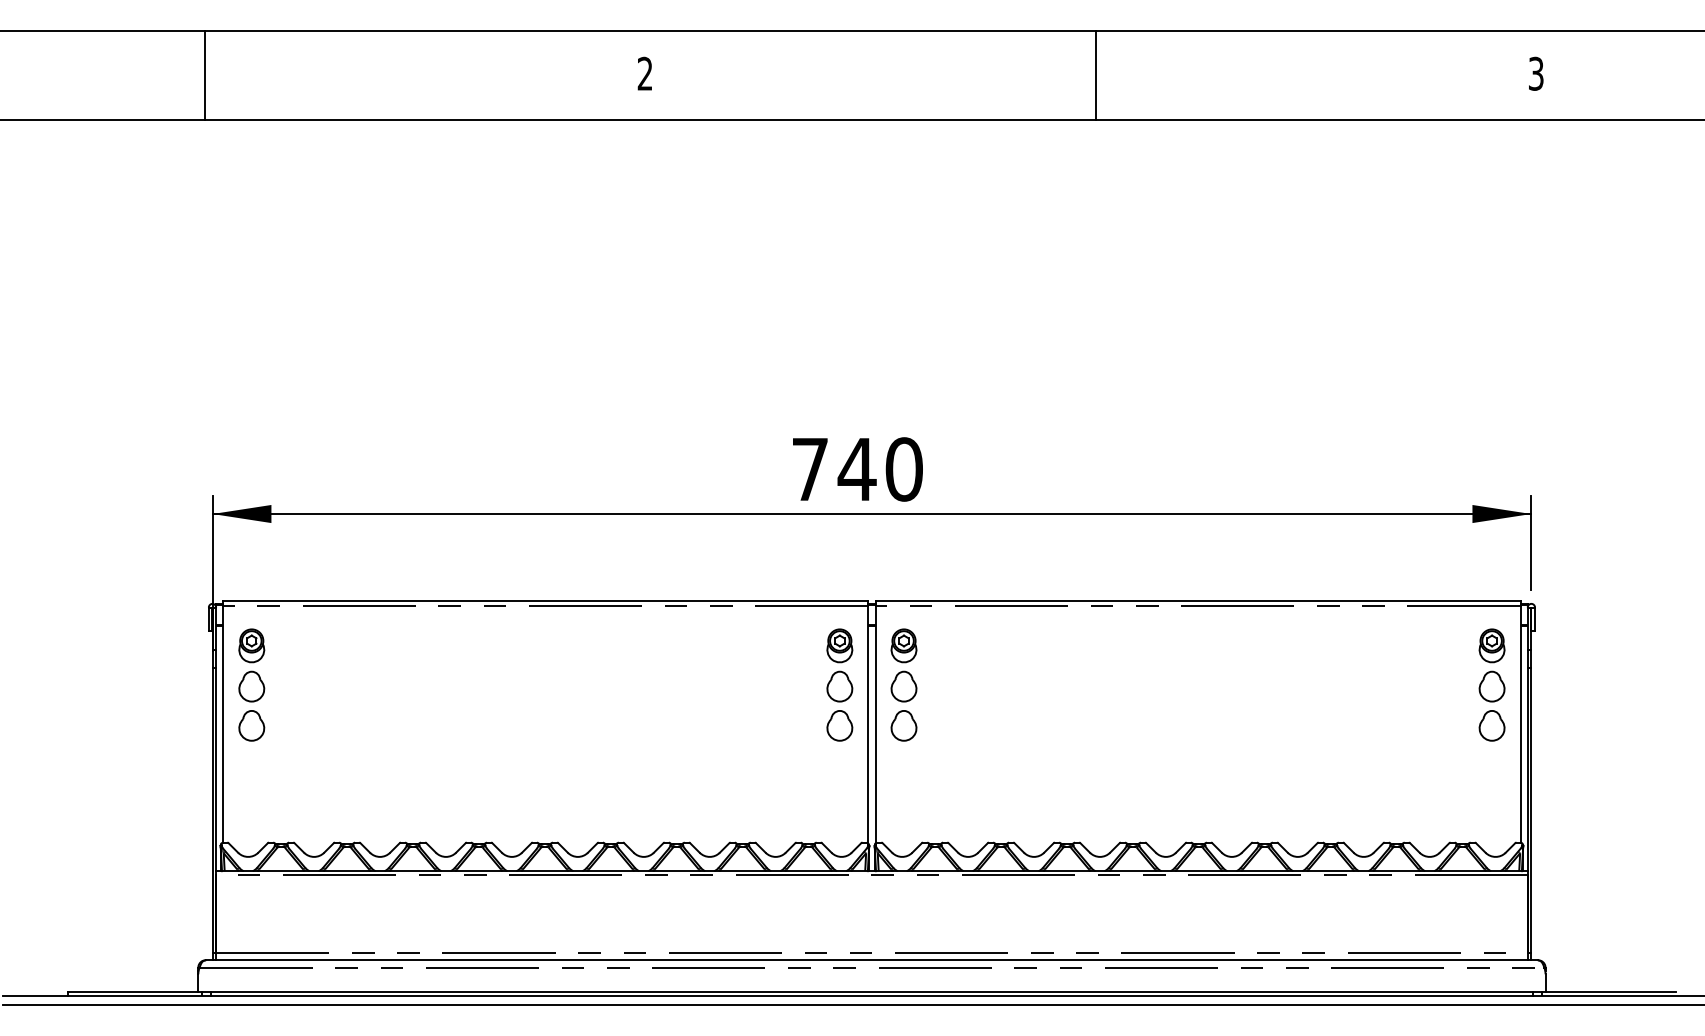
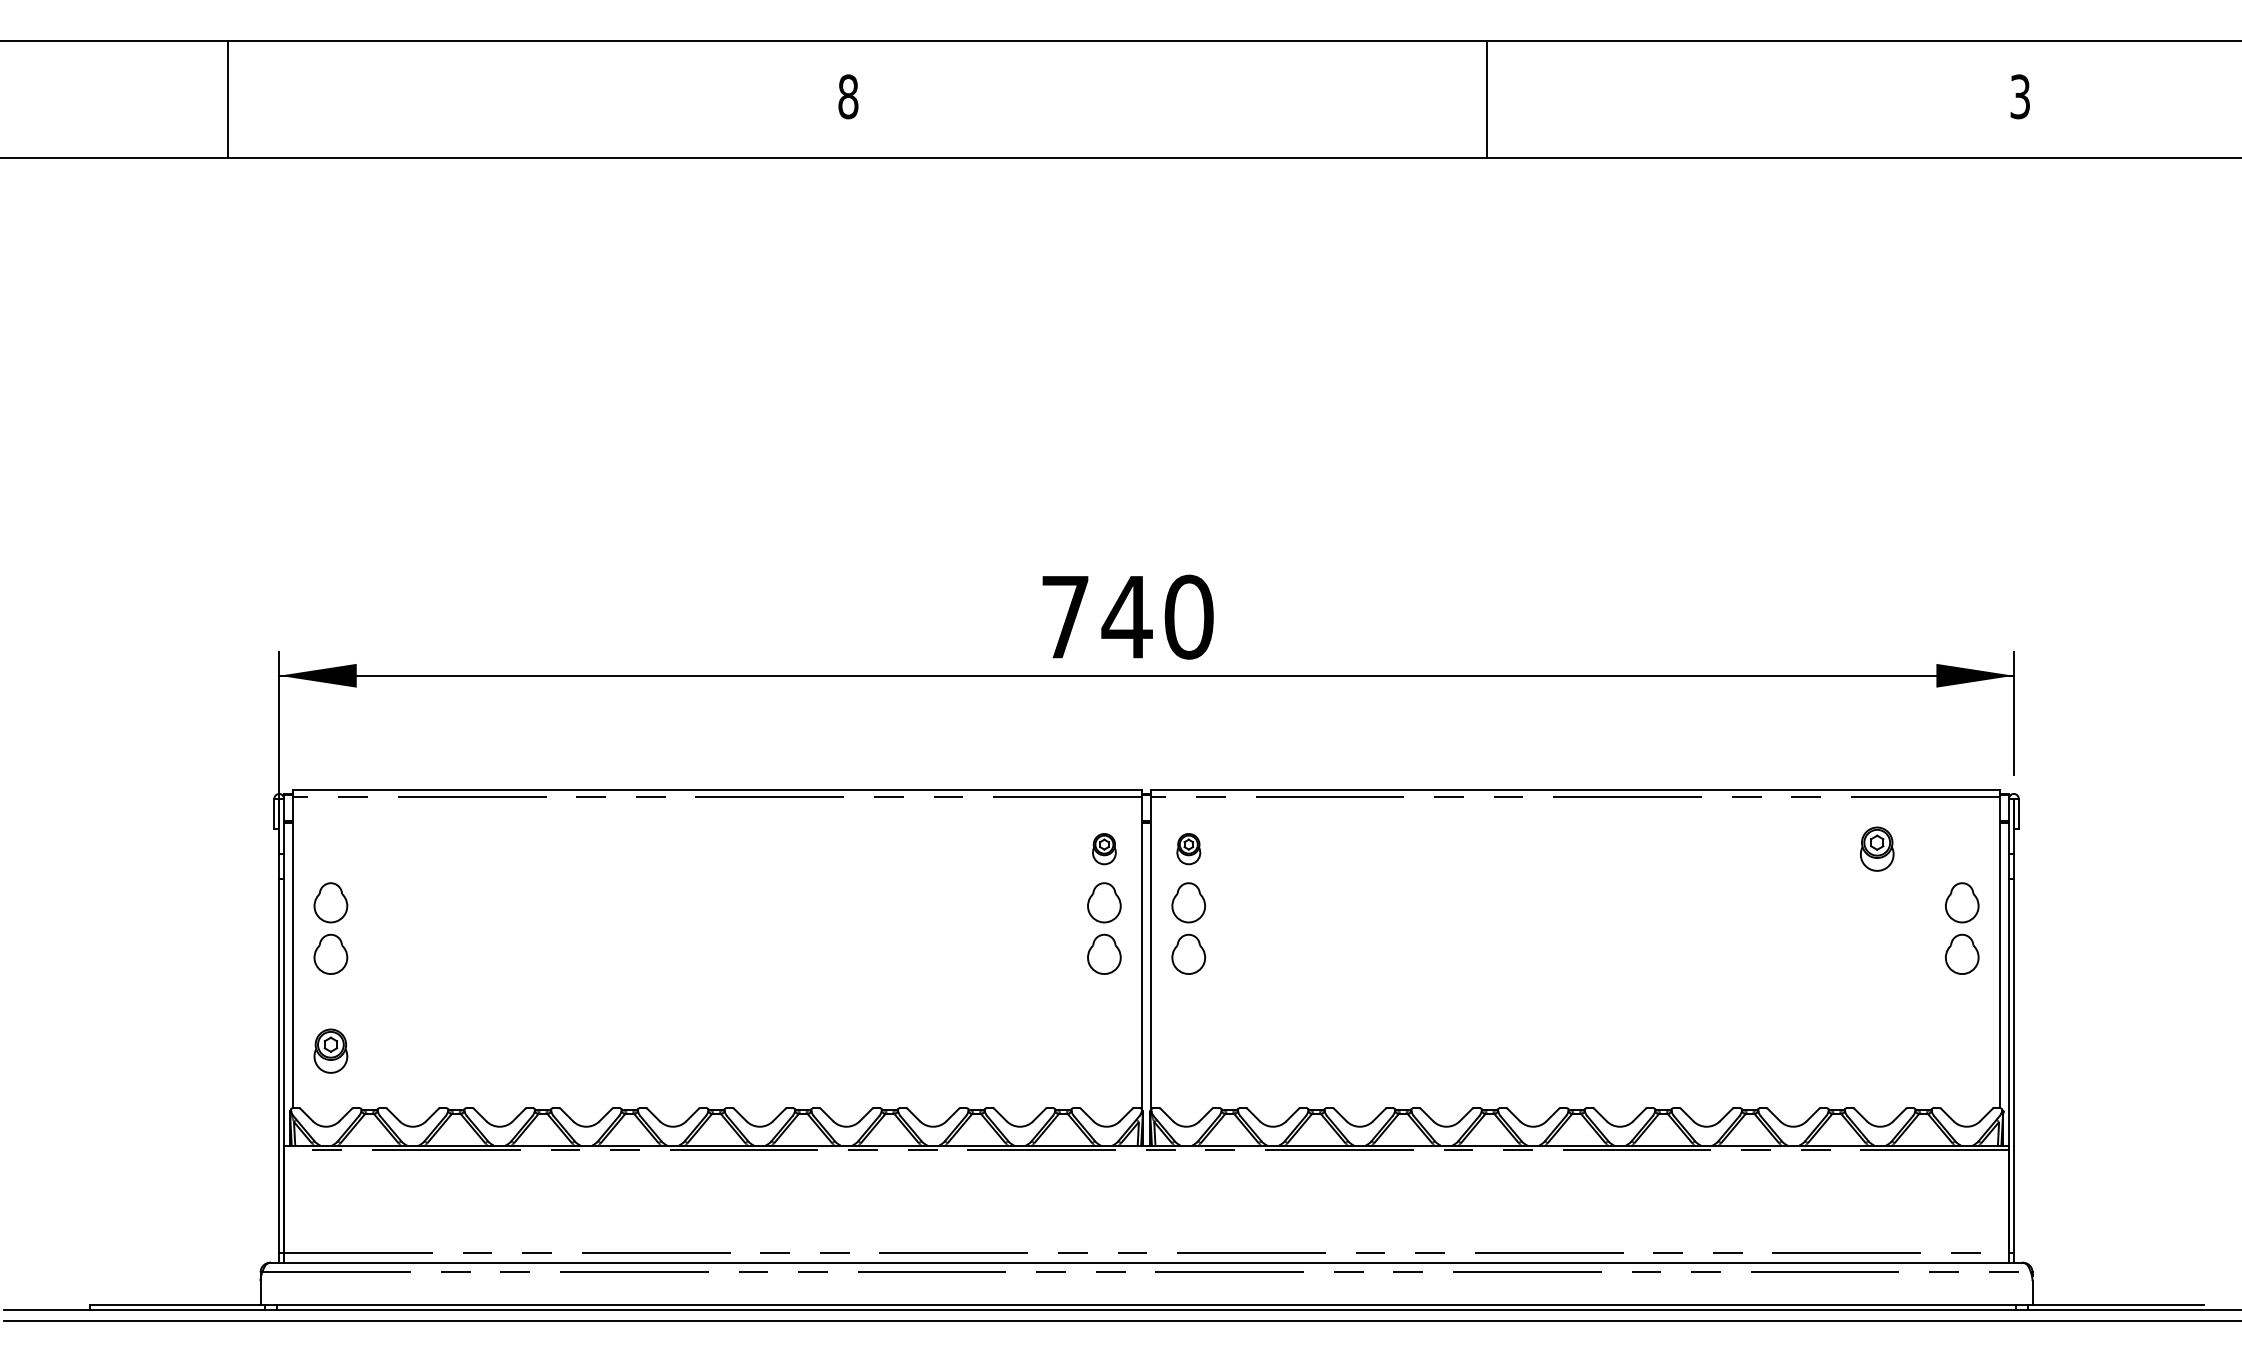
text: (645, 73) -> (848, 96), 2 -> 8
line: (205, 75) -> (228, 98), moved
line: (1096, 75) -> (1487, 98), moved
part: (251, 645) -> (330, 1050), moved
part: (839, 645) -> (1104, 848), size x0.7
part: (903, 645) -> (1188, 848), size x0.7
part: (1492, 645) -> (1877, 848), moved

